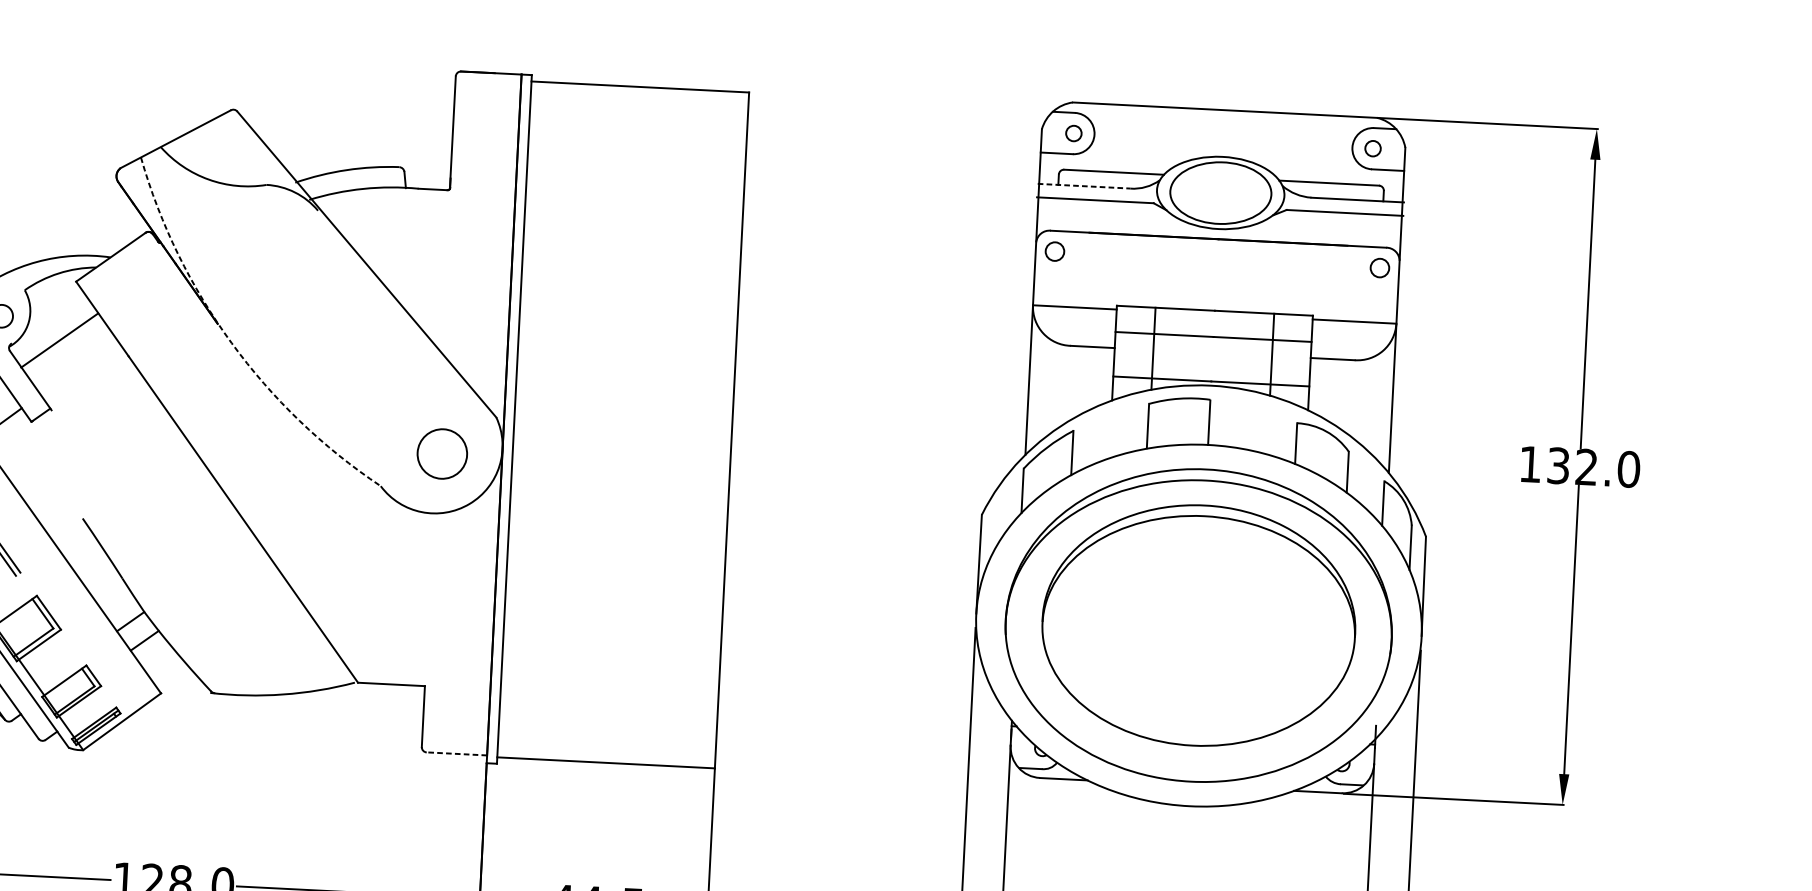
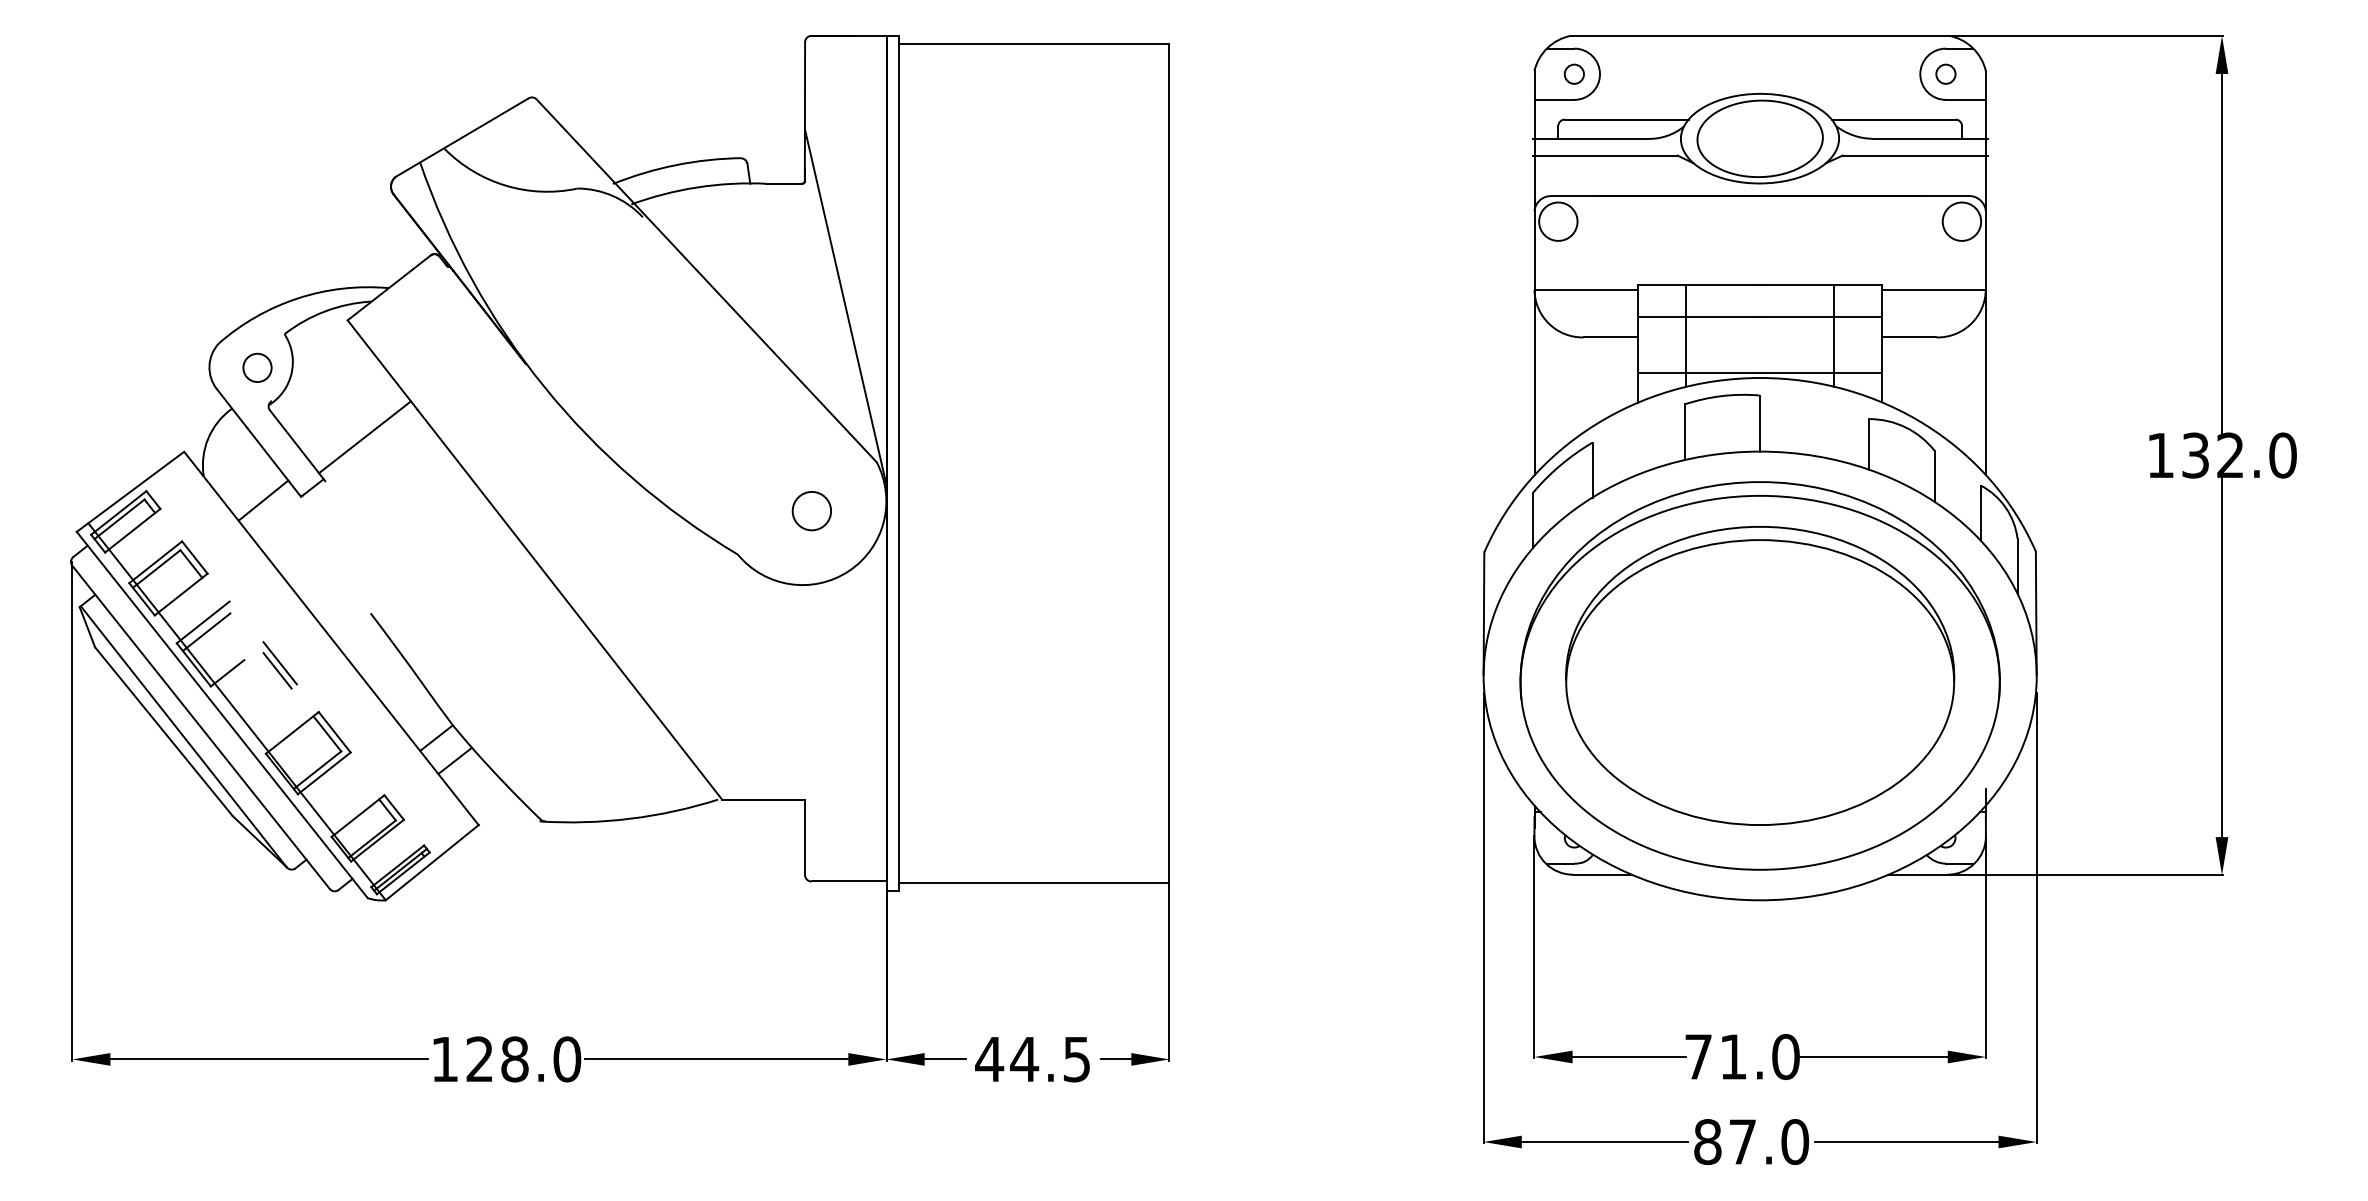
line: (1084, 185) -> (1590, 138), dashed -> solid
circle: (1055, 251) -> (1558, 221), size x1.67
circle: (1379, 267) -> (1961, 221), size x1.67
line: (477, 290) -> (845, 306), added
line: (59, 340) -> (364, 437), moved
arc: (231, 342) -> (544, 386), dashed -> solid
circle: (441, 454) -> (811, 511), size x0.62
line: (456, 753) -> (848, 881), dashed -> solid

